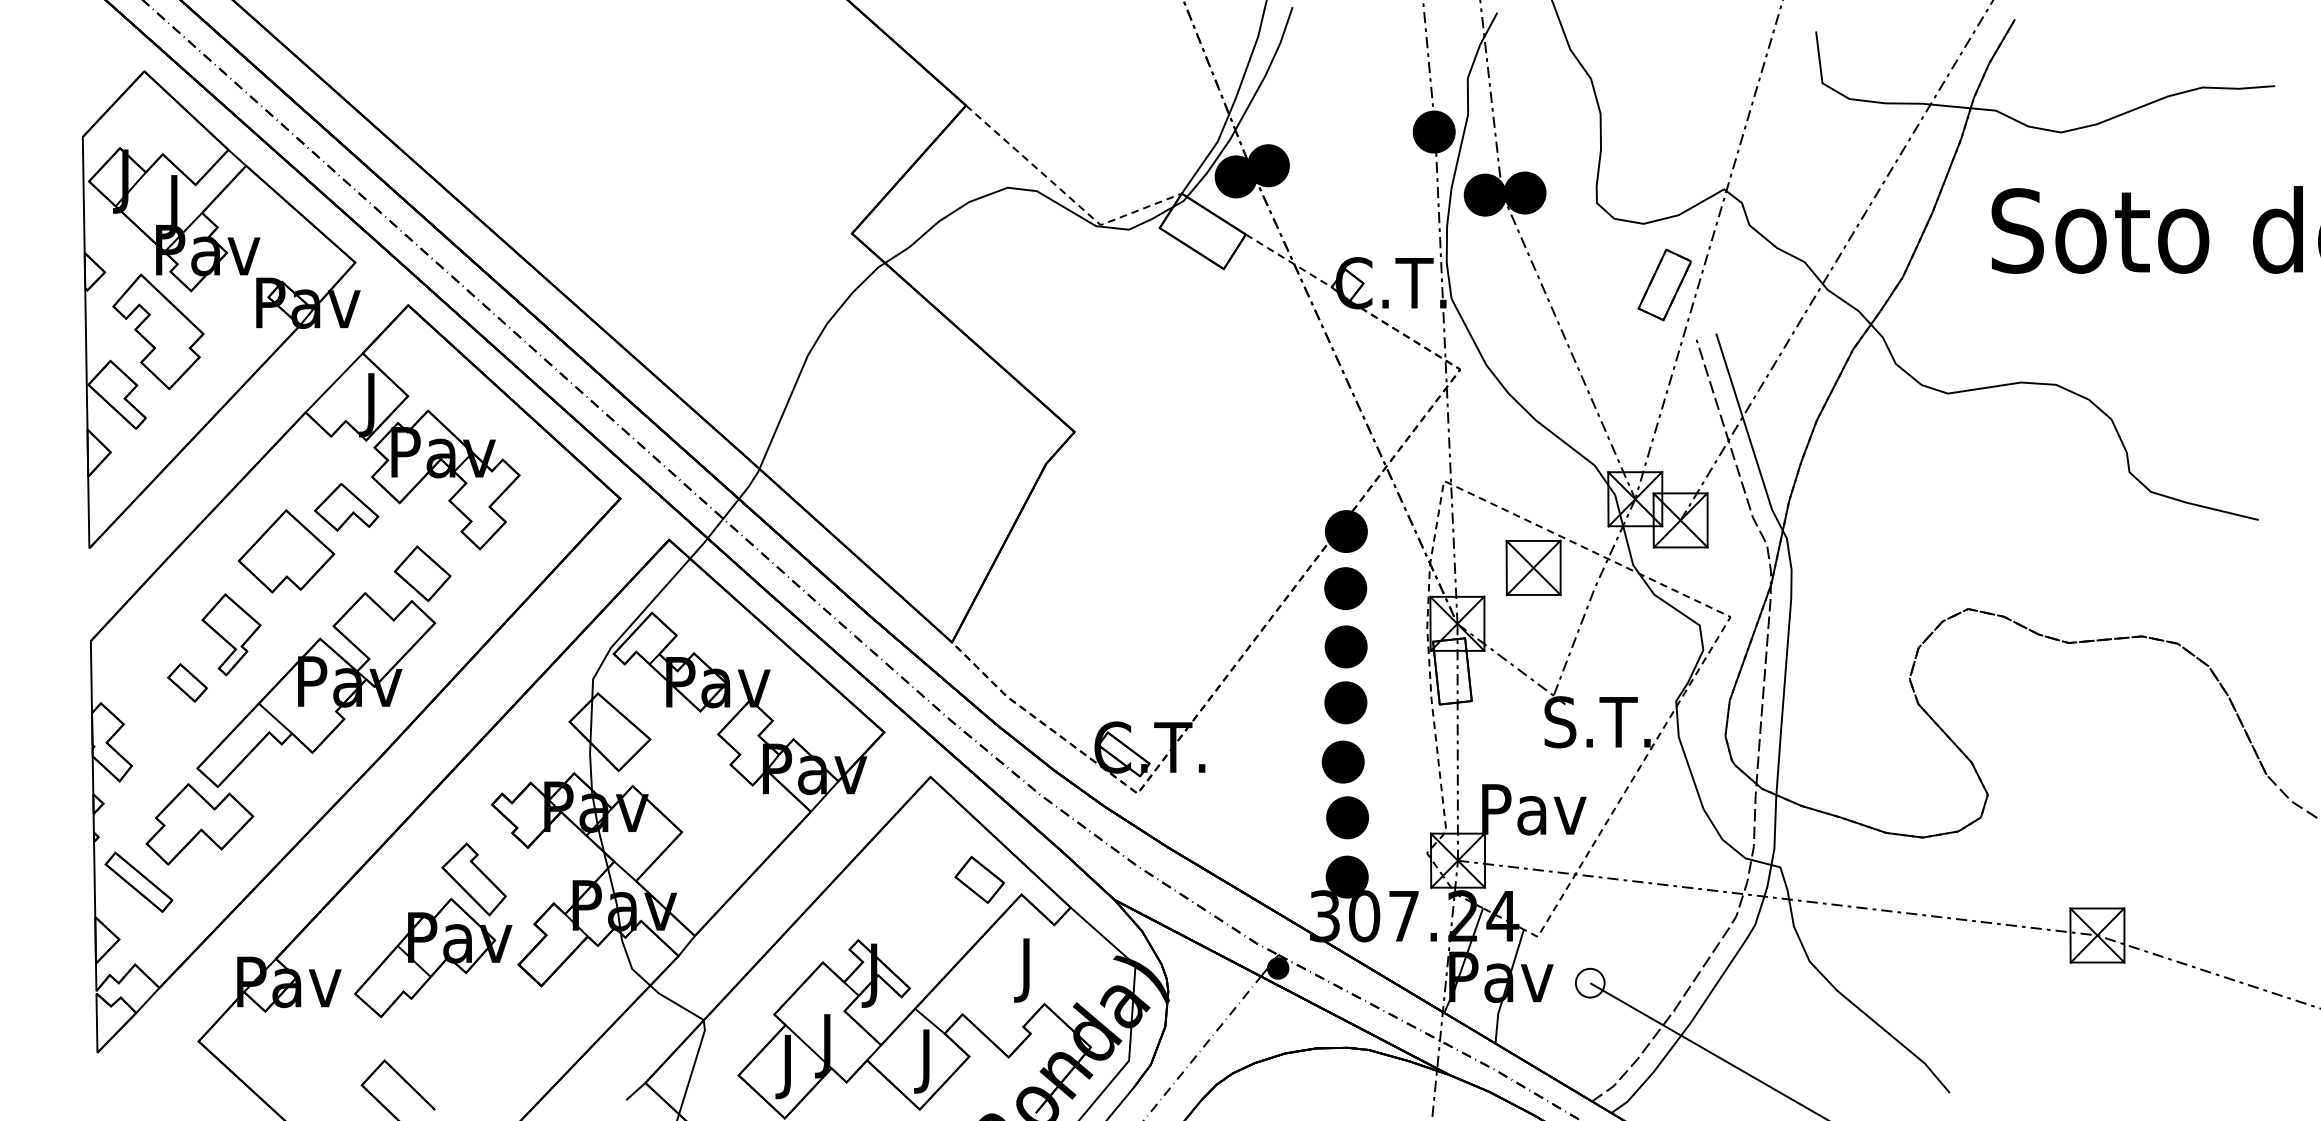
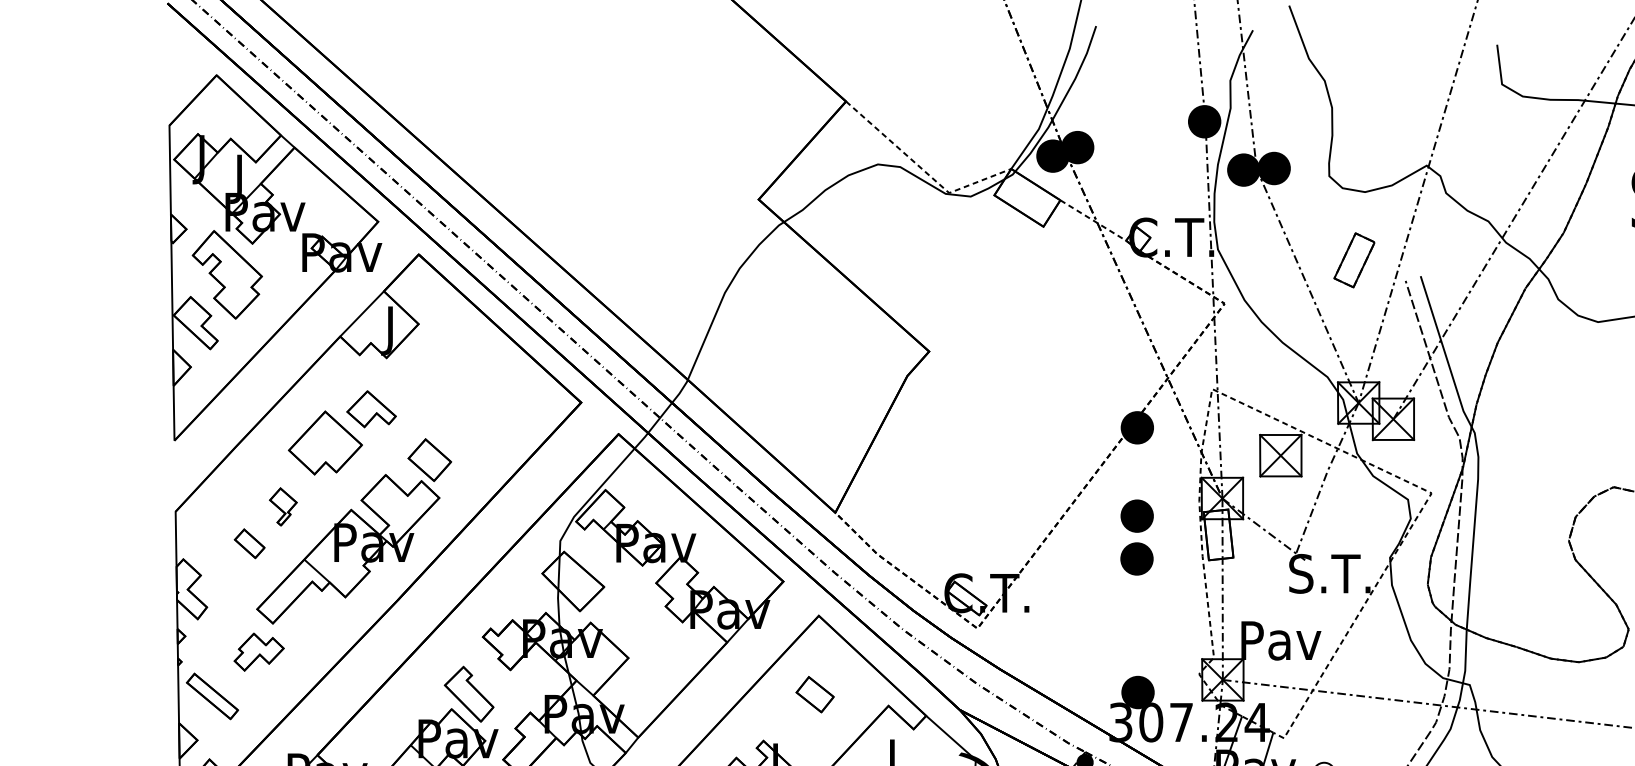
part: (1664, 284) -> (1354, 260), moved
part: (445, 479) -> (447, 387), removed
part: (1345, 588) -> (1136, 471), removed
part: (231, 634) -> (283, 506), size x0.6
part: (1342, 761) -> (1134, 603), removed
part: (1347, 817) -> (1138, 646), removed
part: (199, 824) -> (258, 652), size x0.6
part: (979, 879) -> (814, 694), moved

